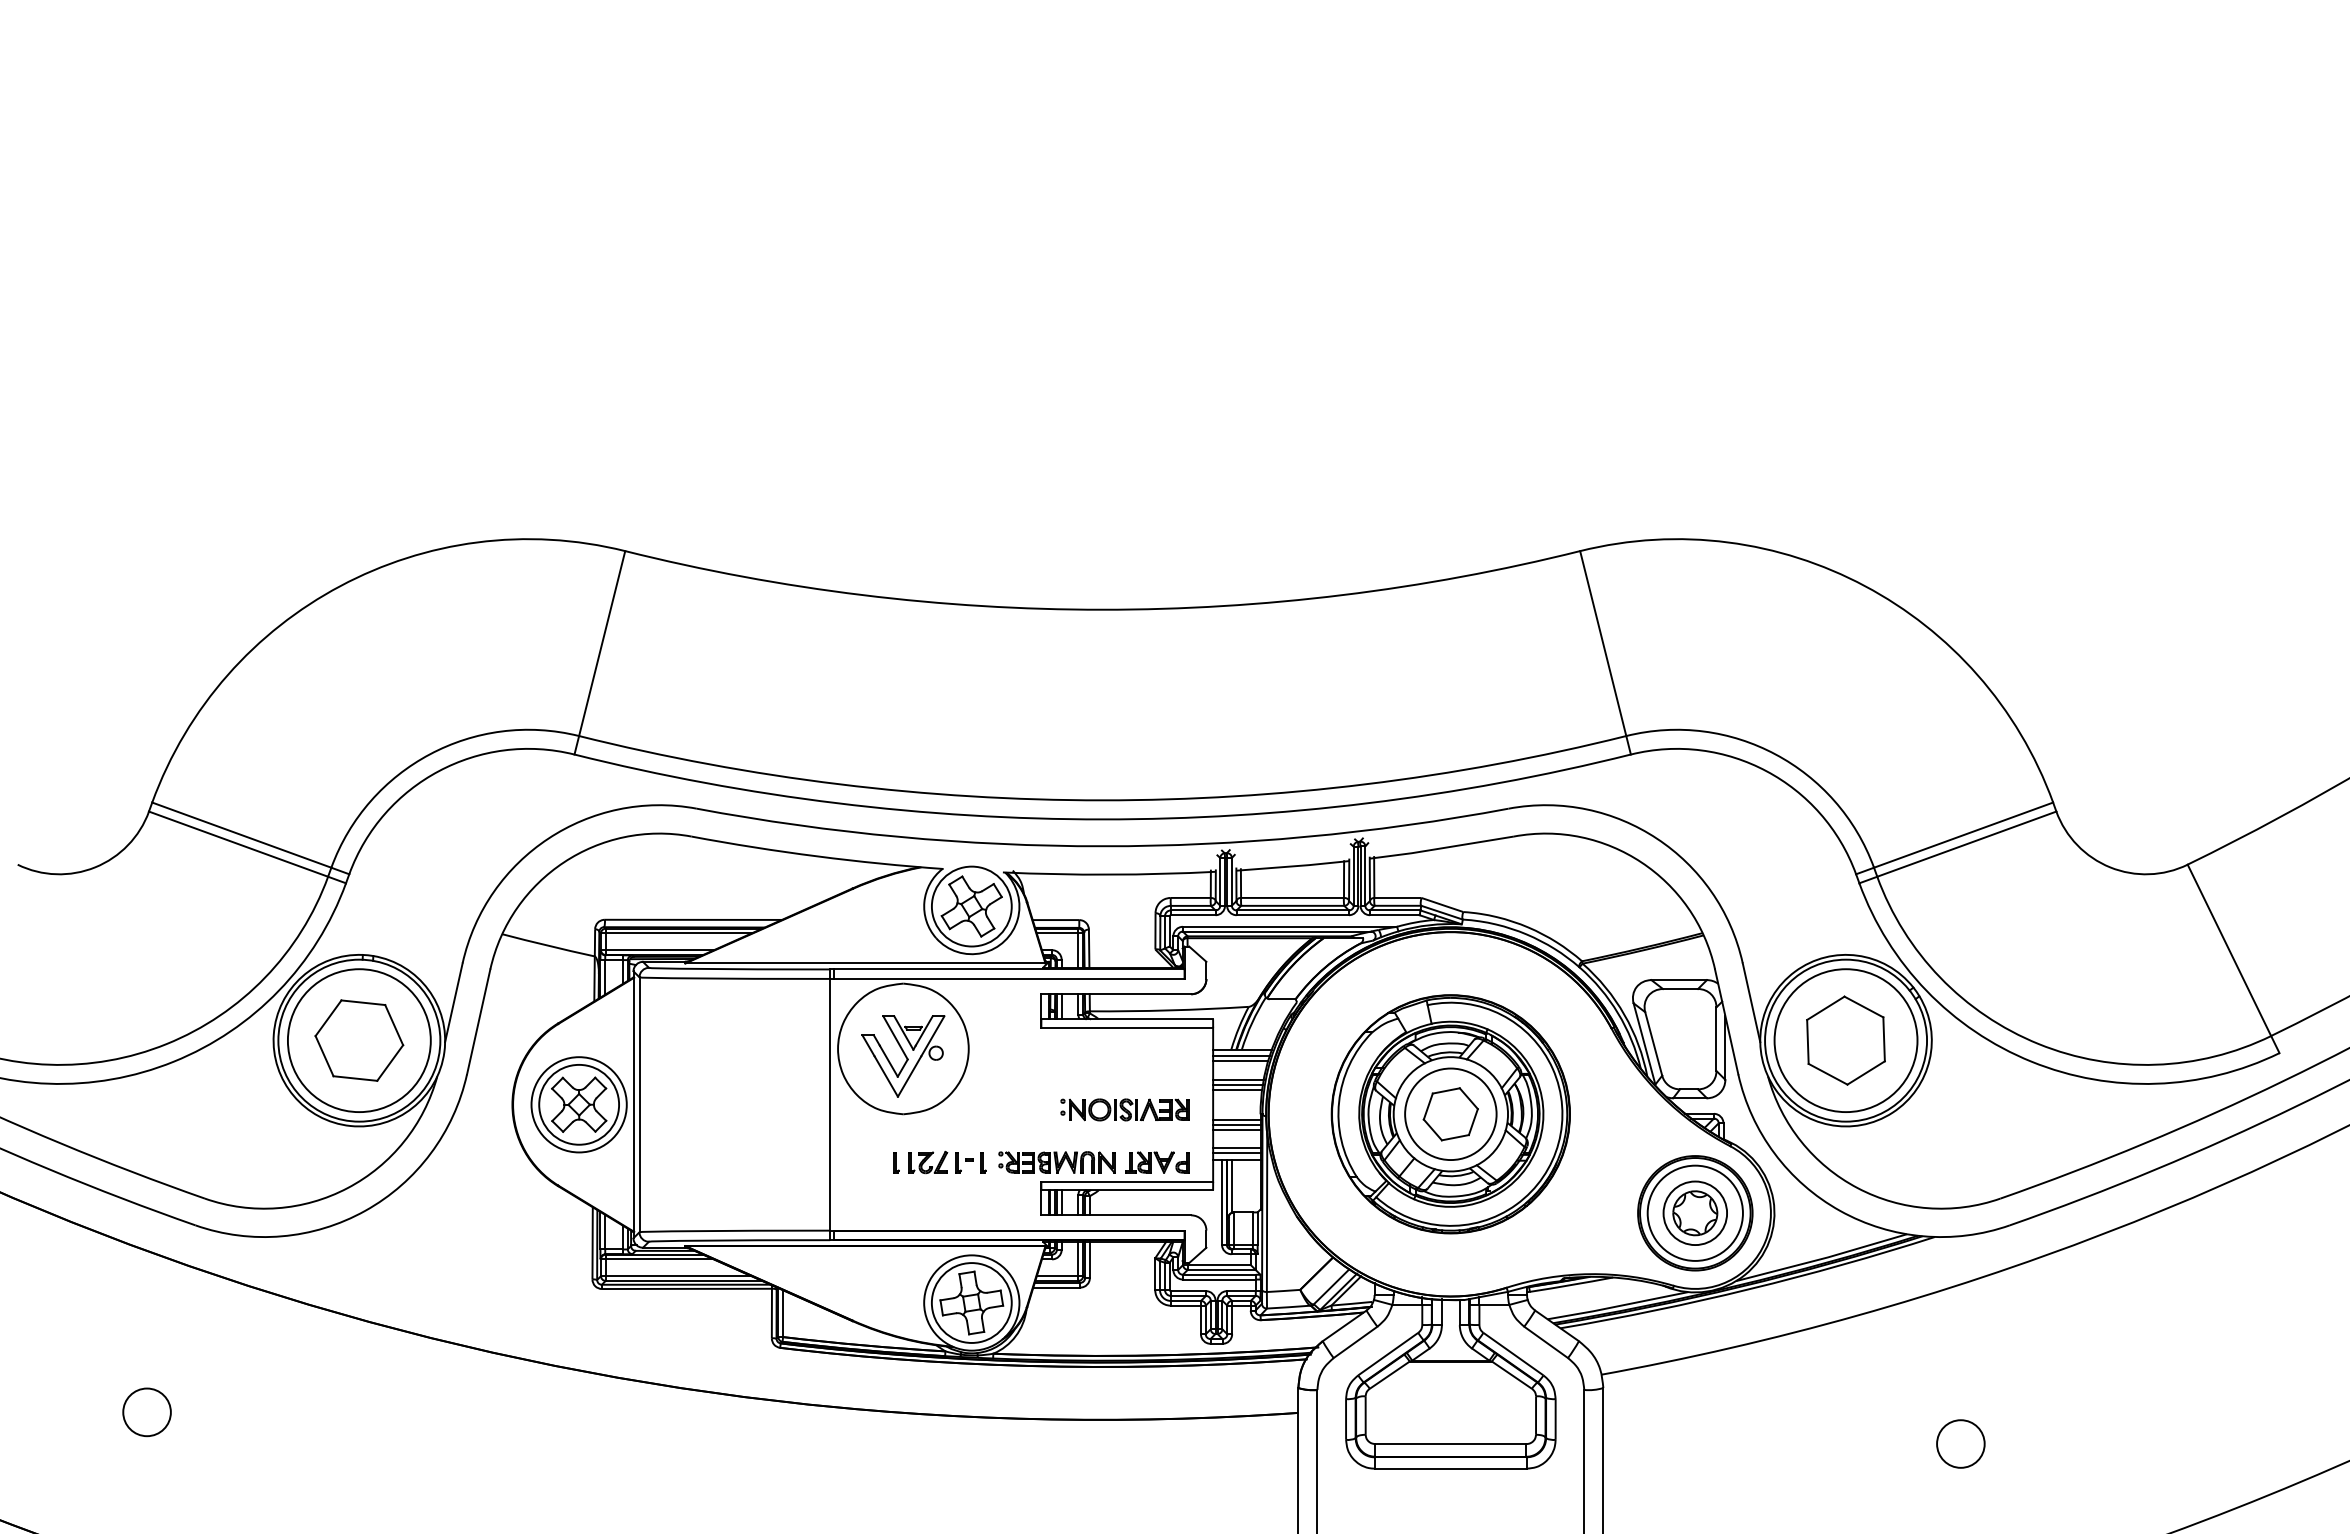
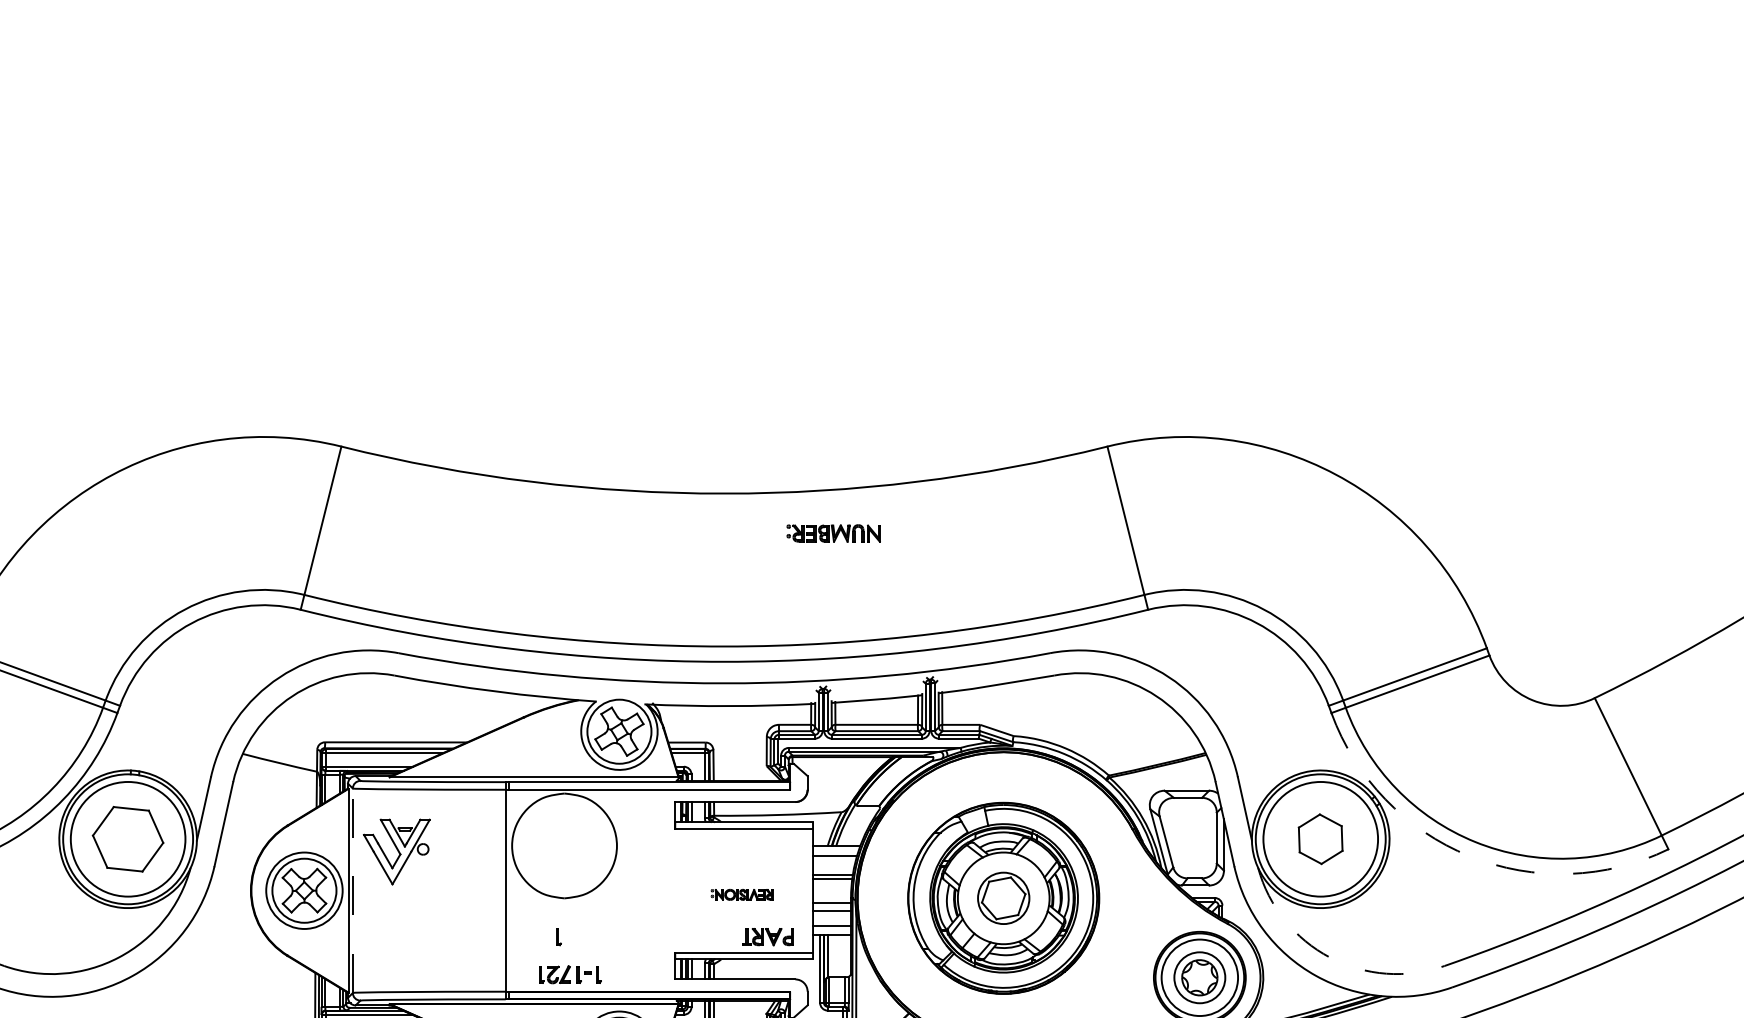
part: (1845, 1040) -> (1320, 839), size x0.7
part: (903, 1056) -> (396, 852), moved
line: (1241, 1056) -> (835, 852), removed
arc: (2031, 1061) -> (1469, 856), solid -> dashed
line: (1238, 1080) -> (833, 871), removed
line: (639, 1104) -> (352, 890), solid -> dashed
part: (1124, 1109) -> (741, 894), size x0.6
circle: (1450, 1114) -> (1003, 898), size x0.7
line: (1236, 1124) -> (831, 906), removed
line: (1236, 1153) -> (831, 929), removed
part: (947, 1162) -> (570, 974), moved
part: (1056, 1162) -> (833, 533), moved
arc: (1857, 1188) -> (1329, 957), solid -> dashed

